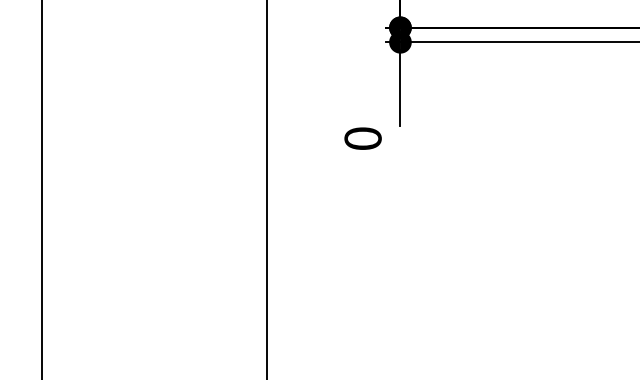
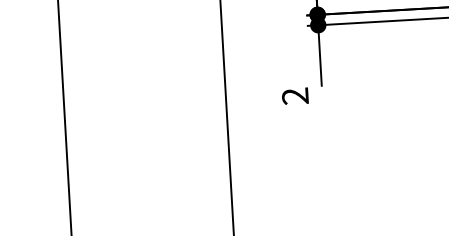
text: (362, 138) -> (294, 96), 0 -> 2

